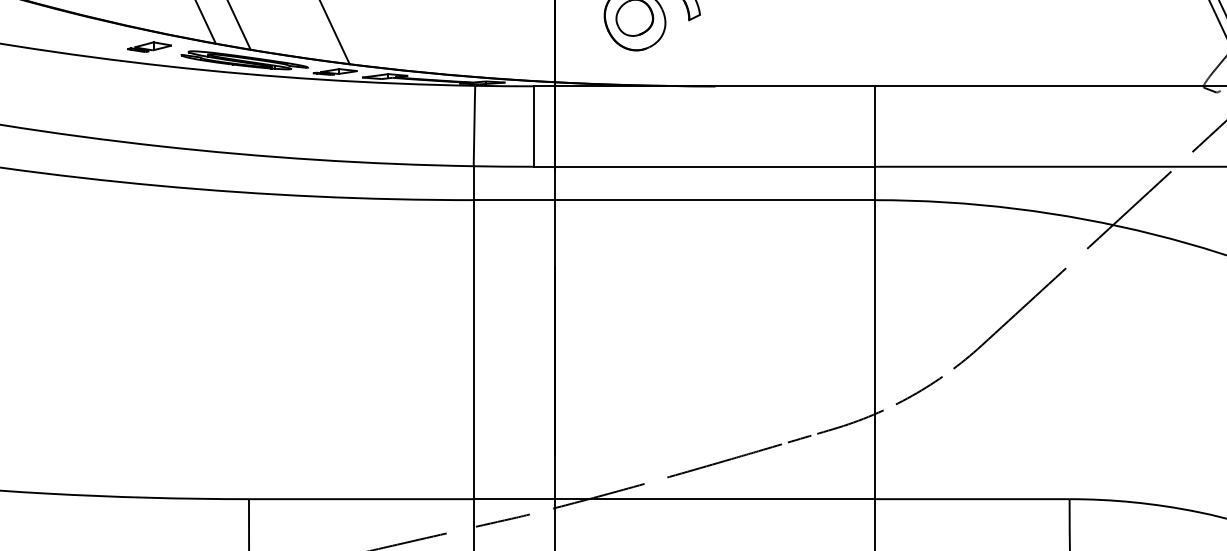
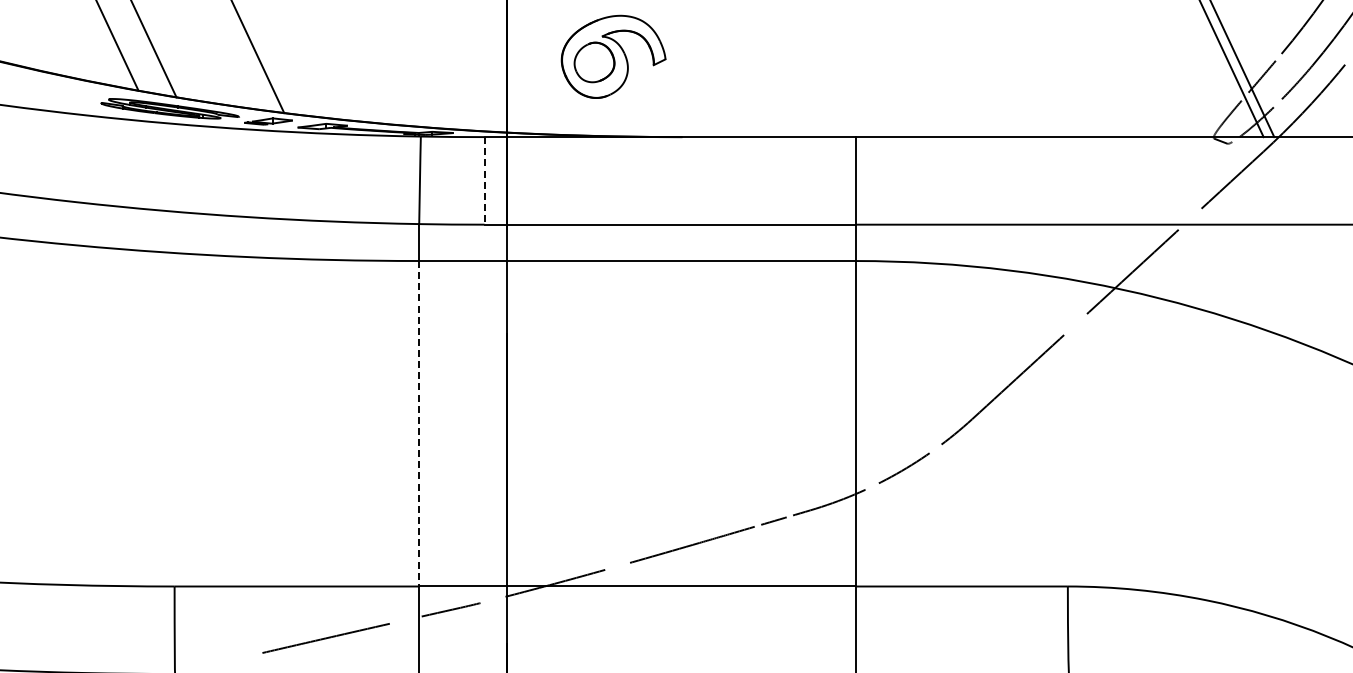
part: (149, 47) -> (66, 94), removed
line: (533, 126) -> (484, 180), solid -> dashed
line: (473, 349) -> (419, 423), solid -> dashed

